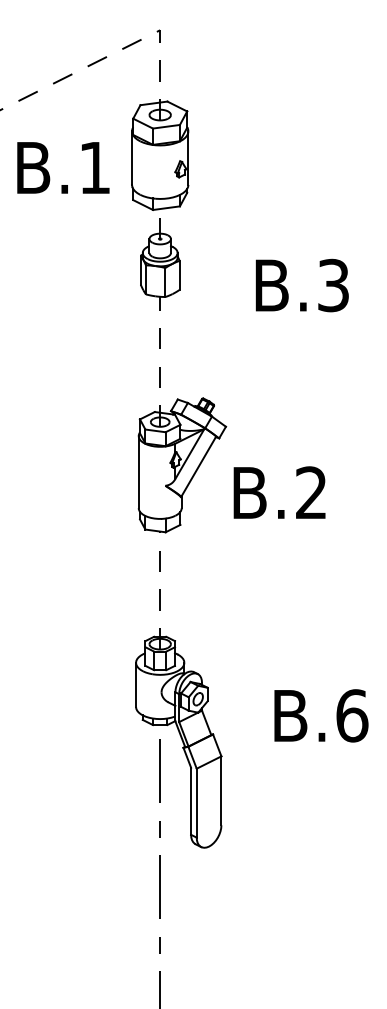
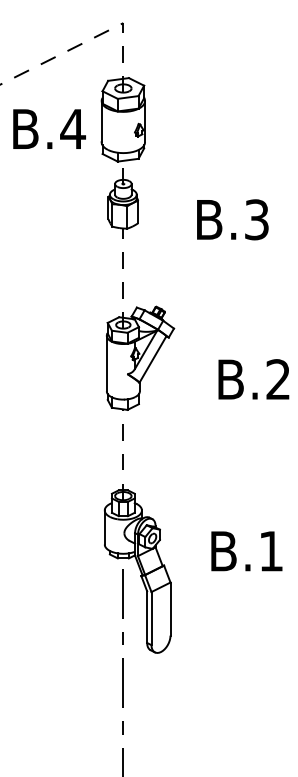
text: (94, 167) -> (72, 128), B.1 -> B.4
text: (279, 492) -> (253, 379), moved
text: (352, 715) -> (271, 551), B.6 -> B.1

